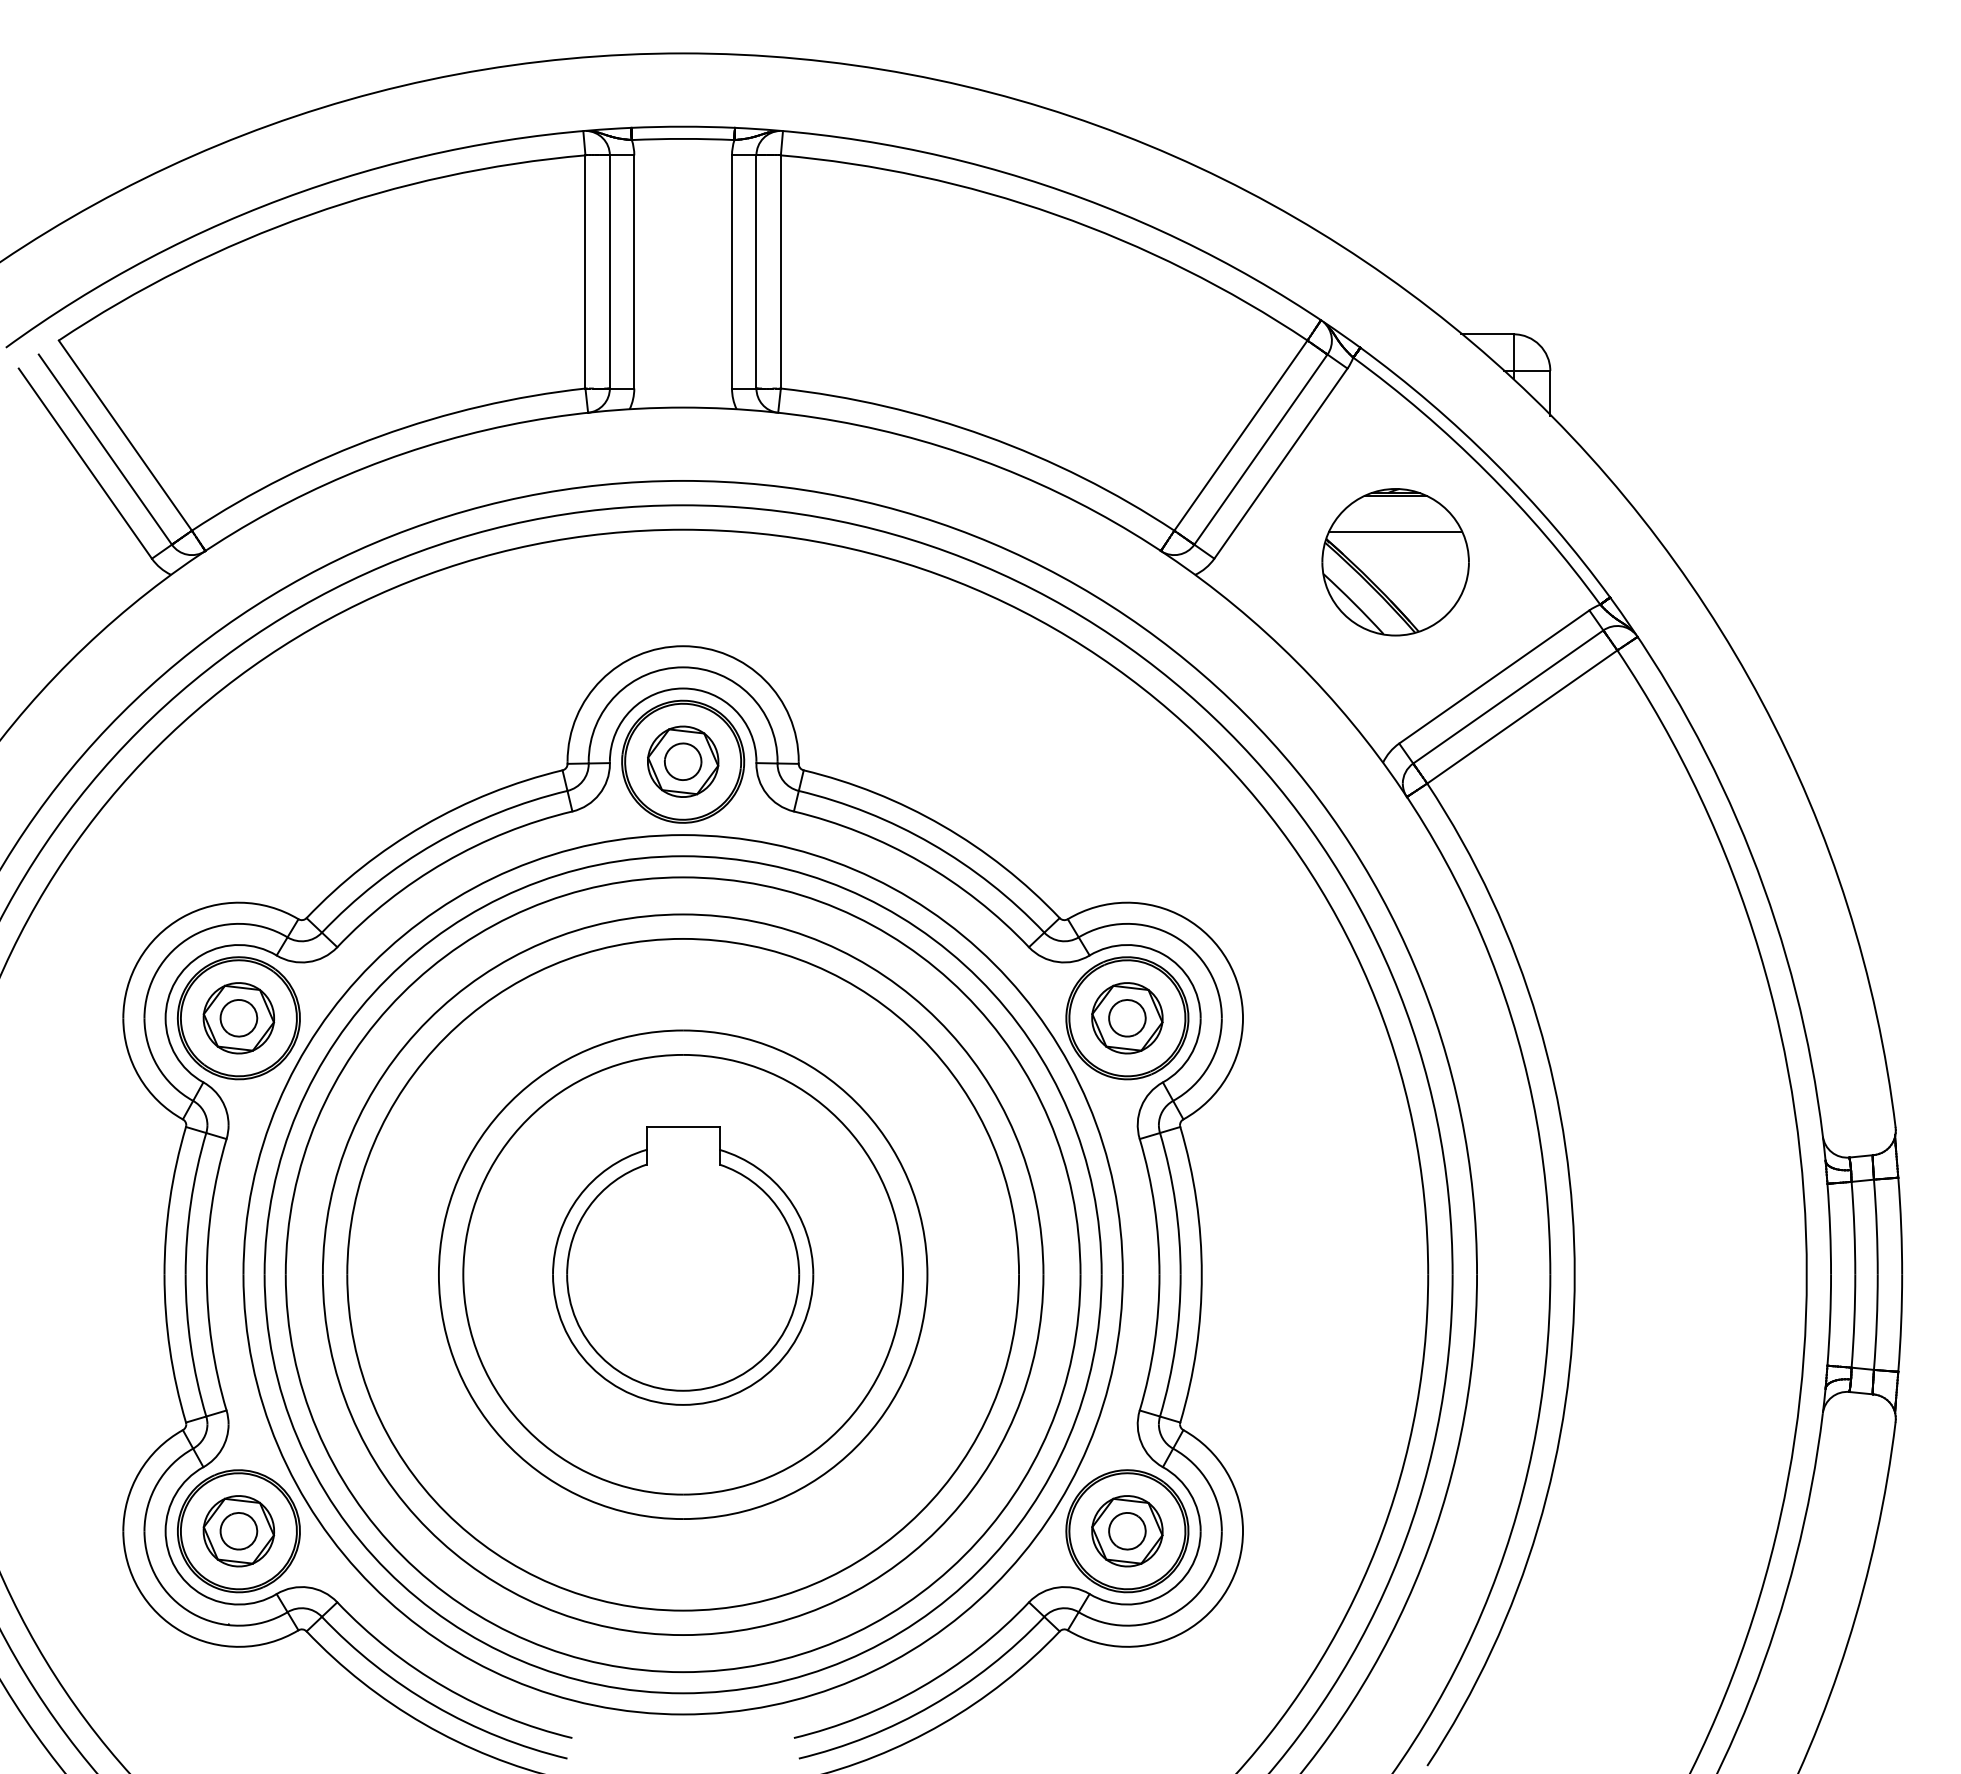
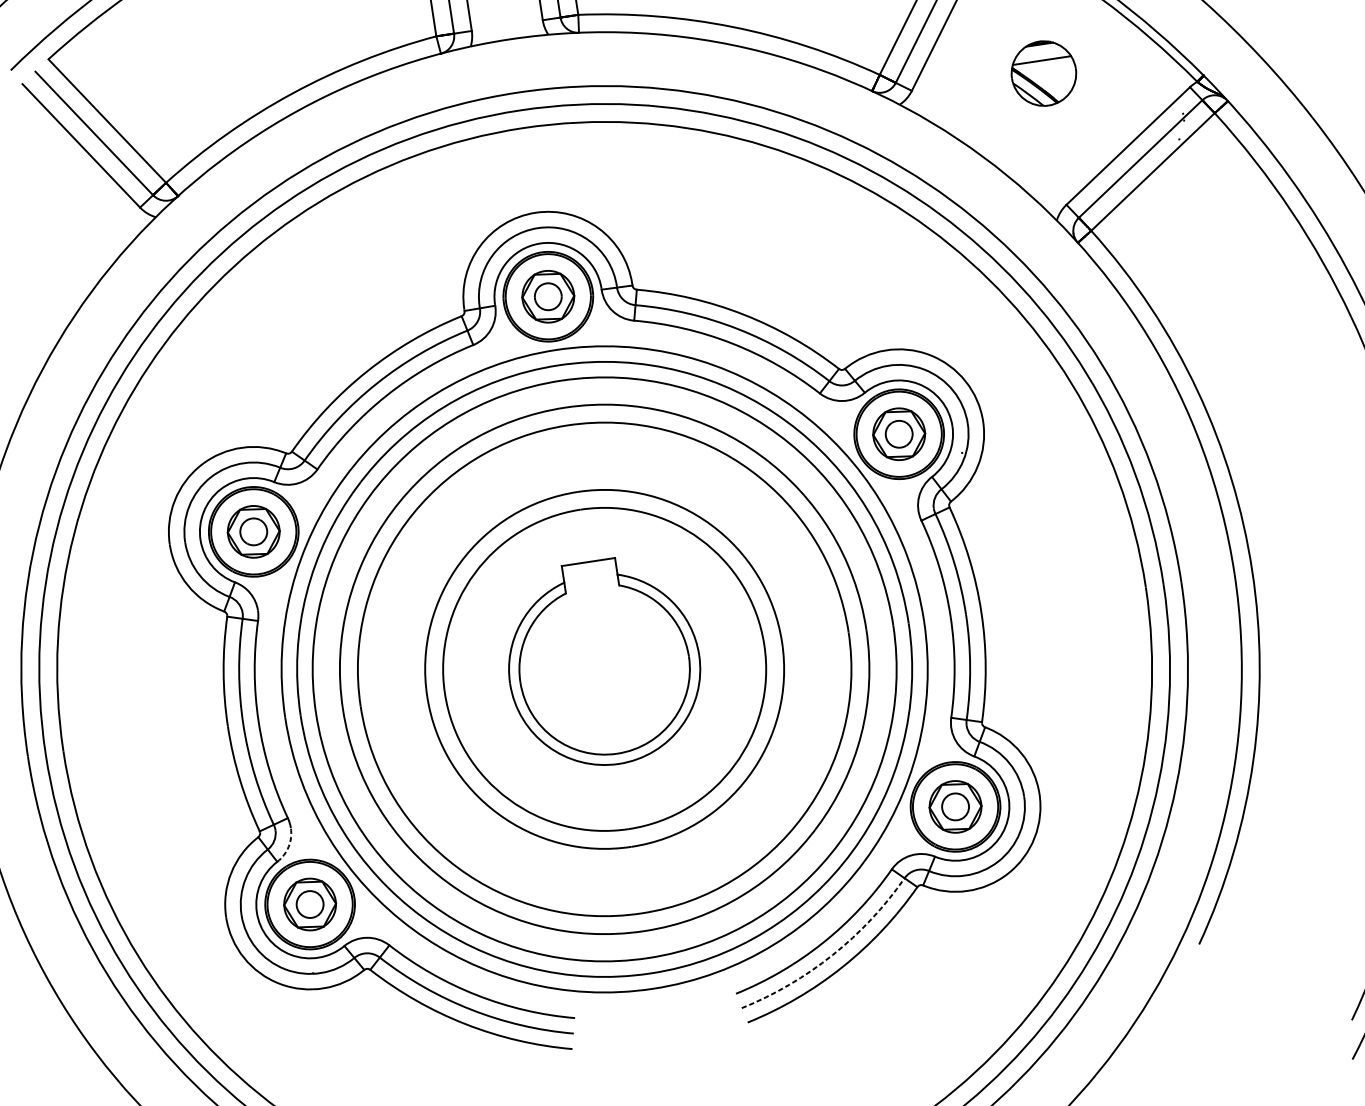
part: (1395, 562) -> (1043, 73), size x0.6
arc: (221, 1449) -> (288, 847), solid -> dashed
arc: (931, 1705) -> (832, 955), solid -> dashed

